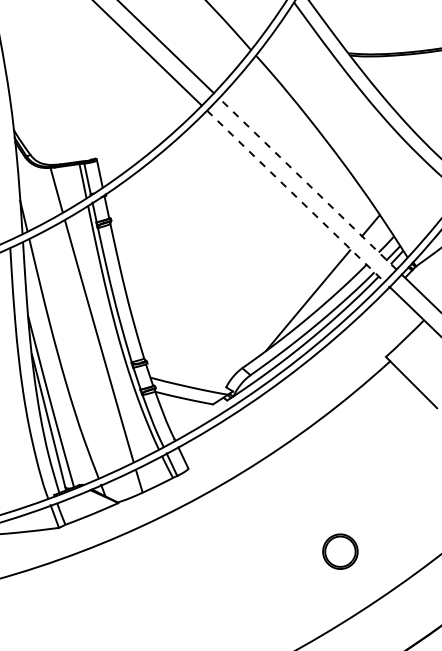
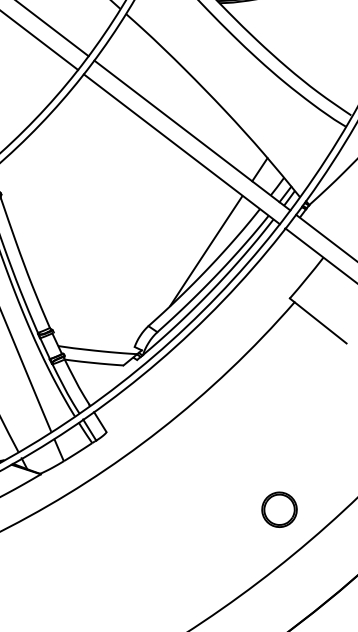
line: (307, 183) -> (191, 135), dashed -> solid
line: (296, 196) -> (182, 149), dashed -> solid
part: (340, 551) -> (279, 509), moved

